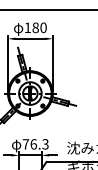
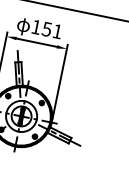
text: (39, 27) -> (52, 29), 180 -> 151

